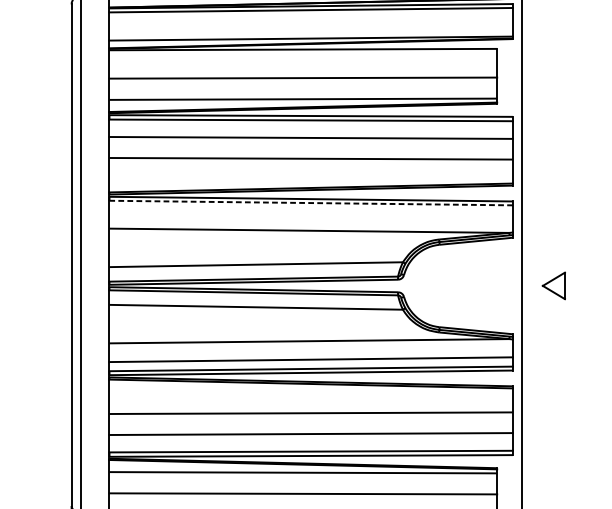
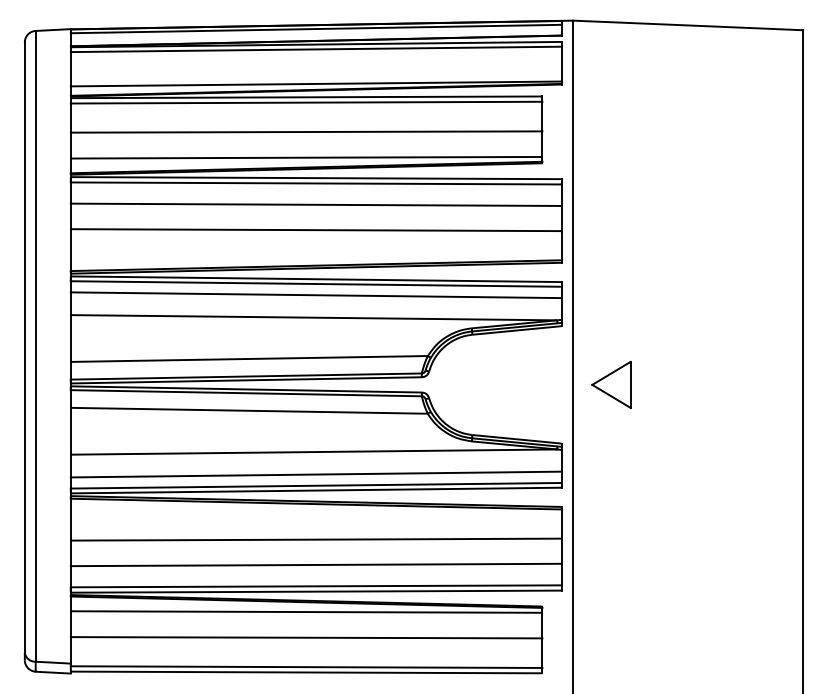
line: (303, 53) -> (306, 102), added
line: (310, 203) -> (315, 284), dashed -> solid
line: (310, 212) -> (315, 295), added
part: (553, 285) -> (611, 384), size x1.43

